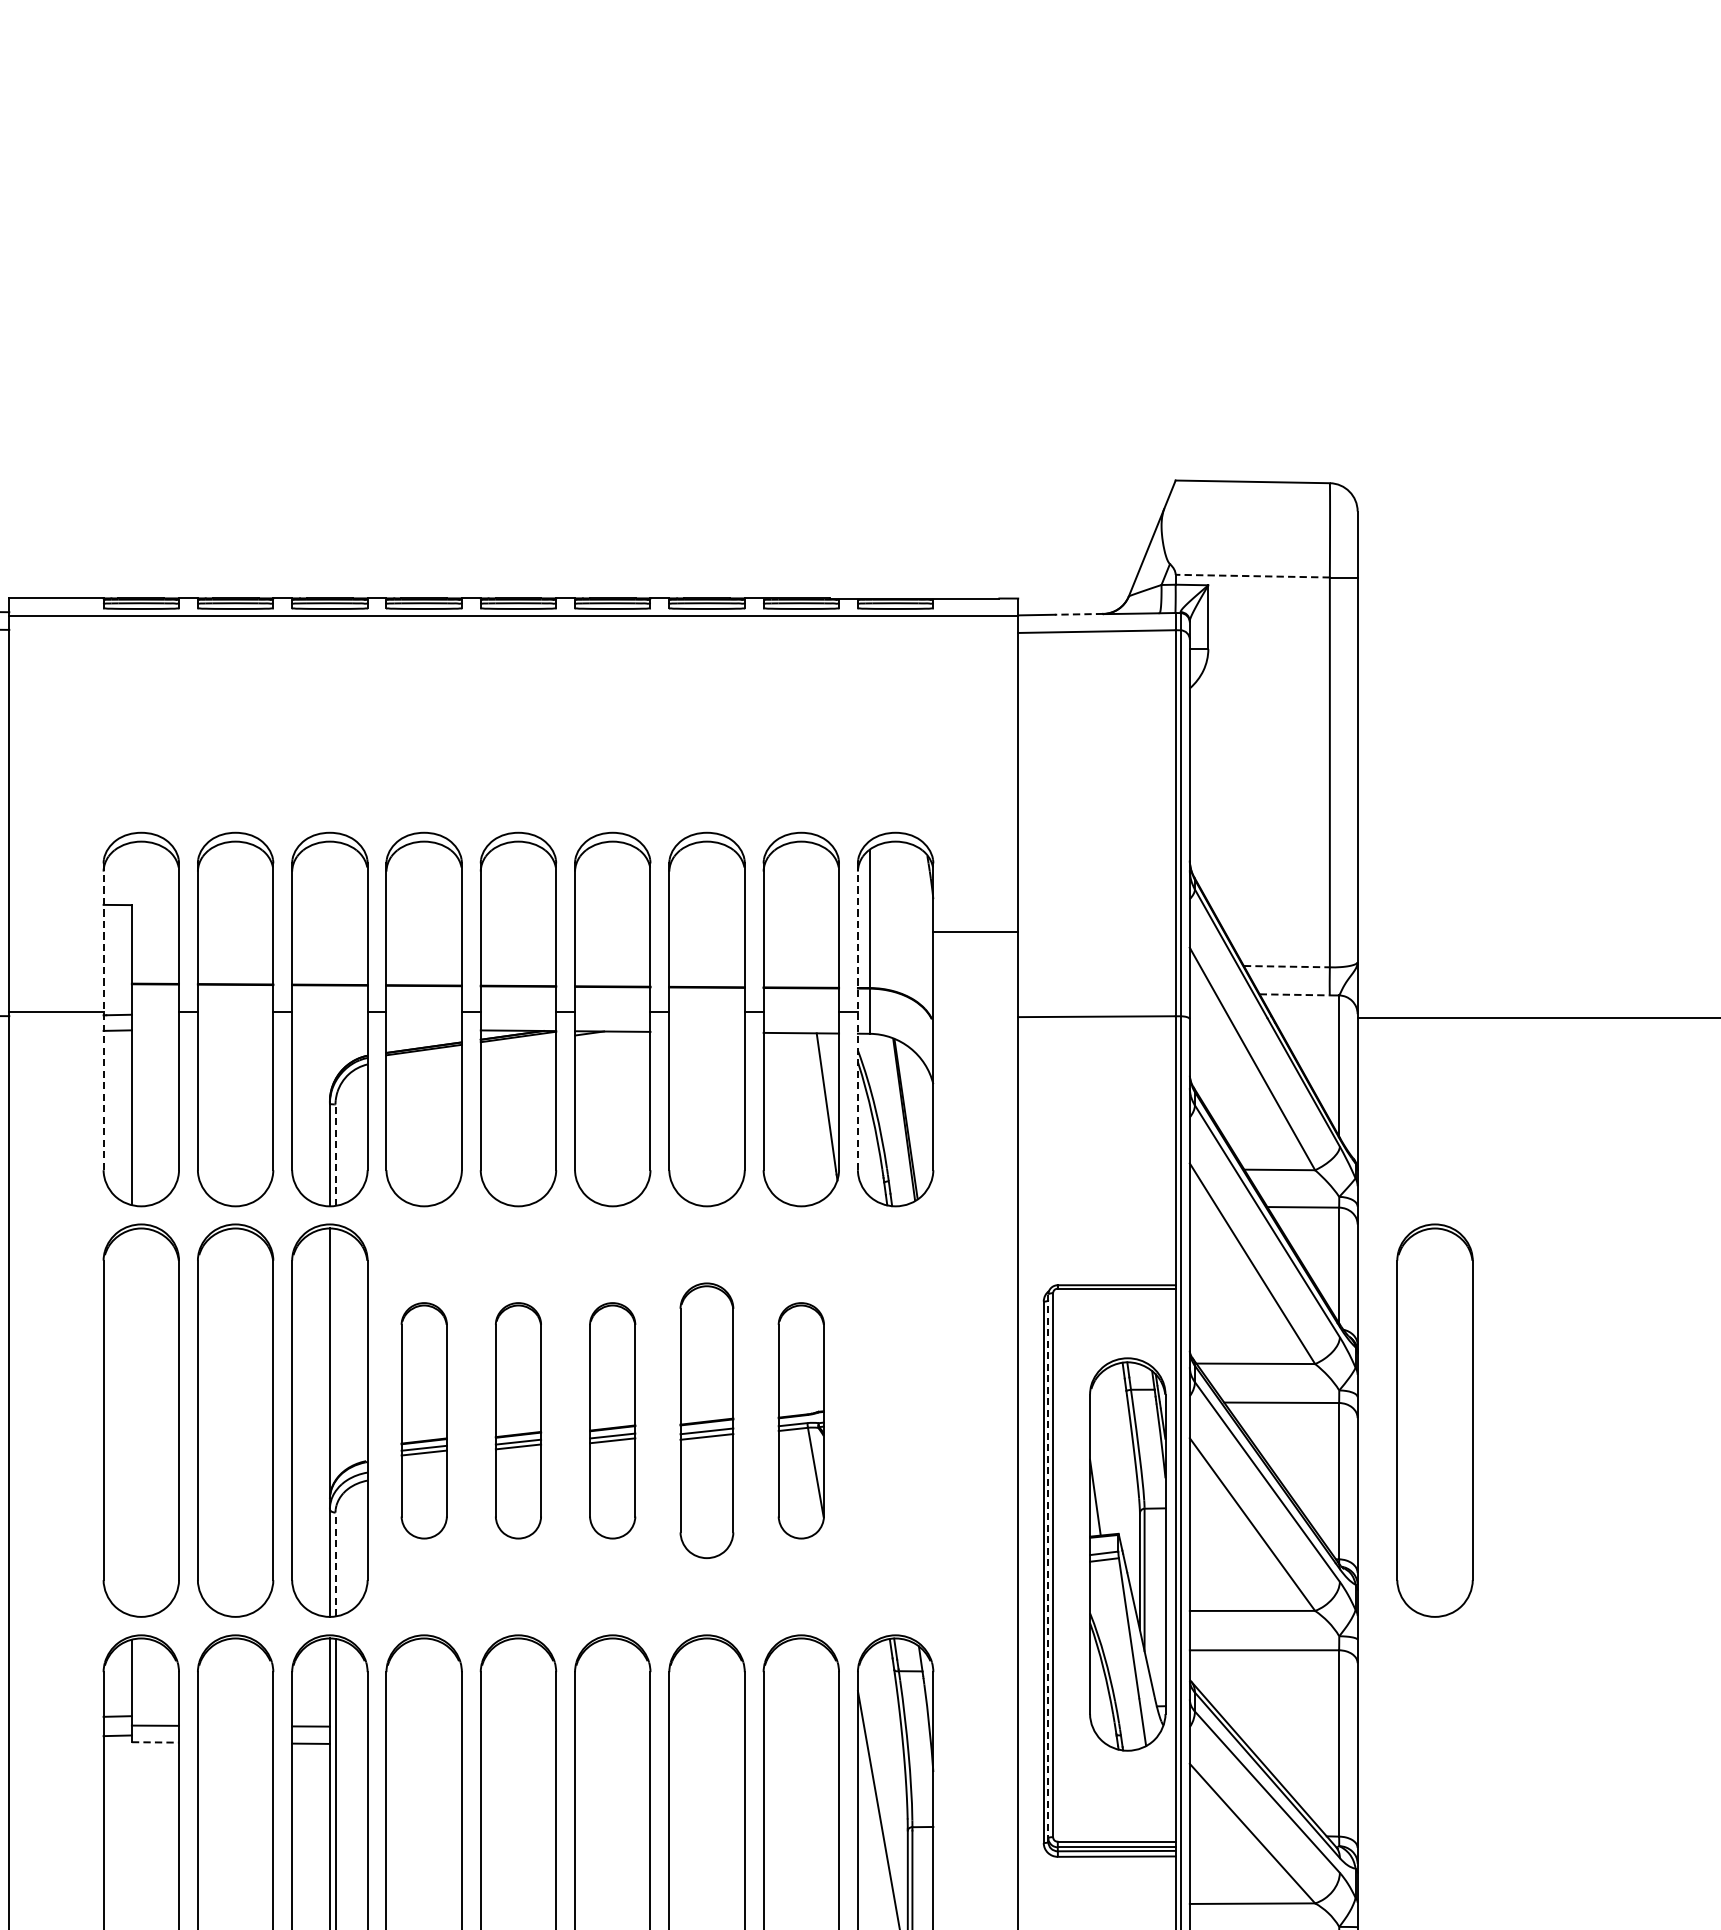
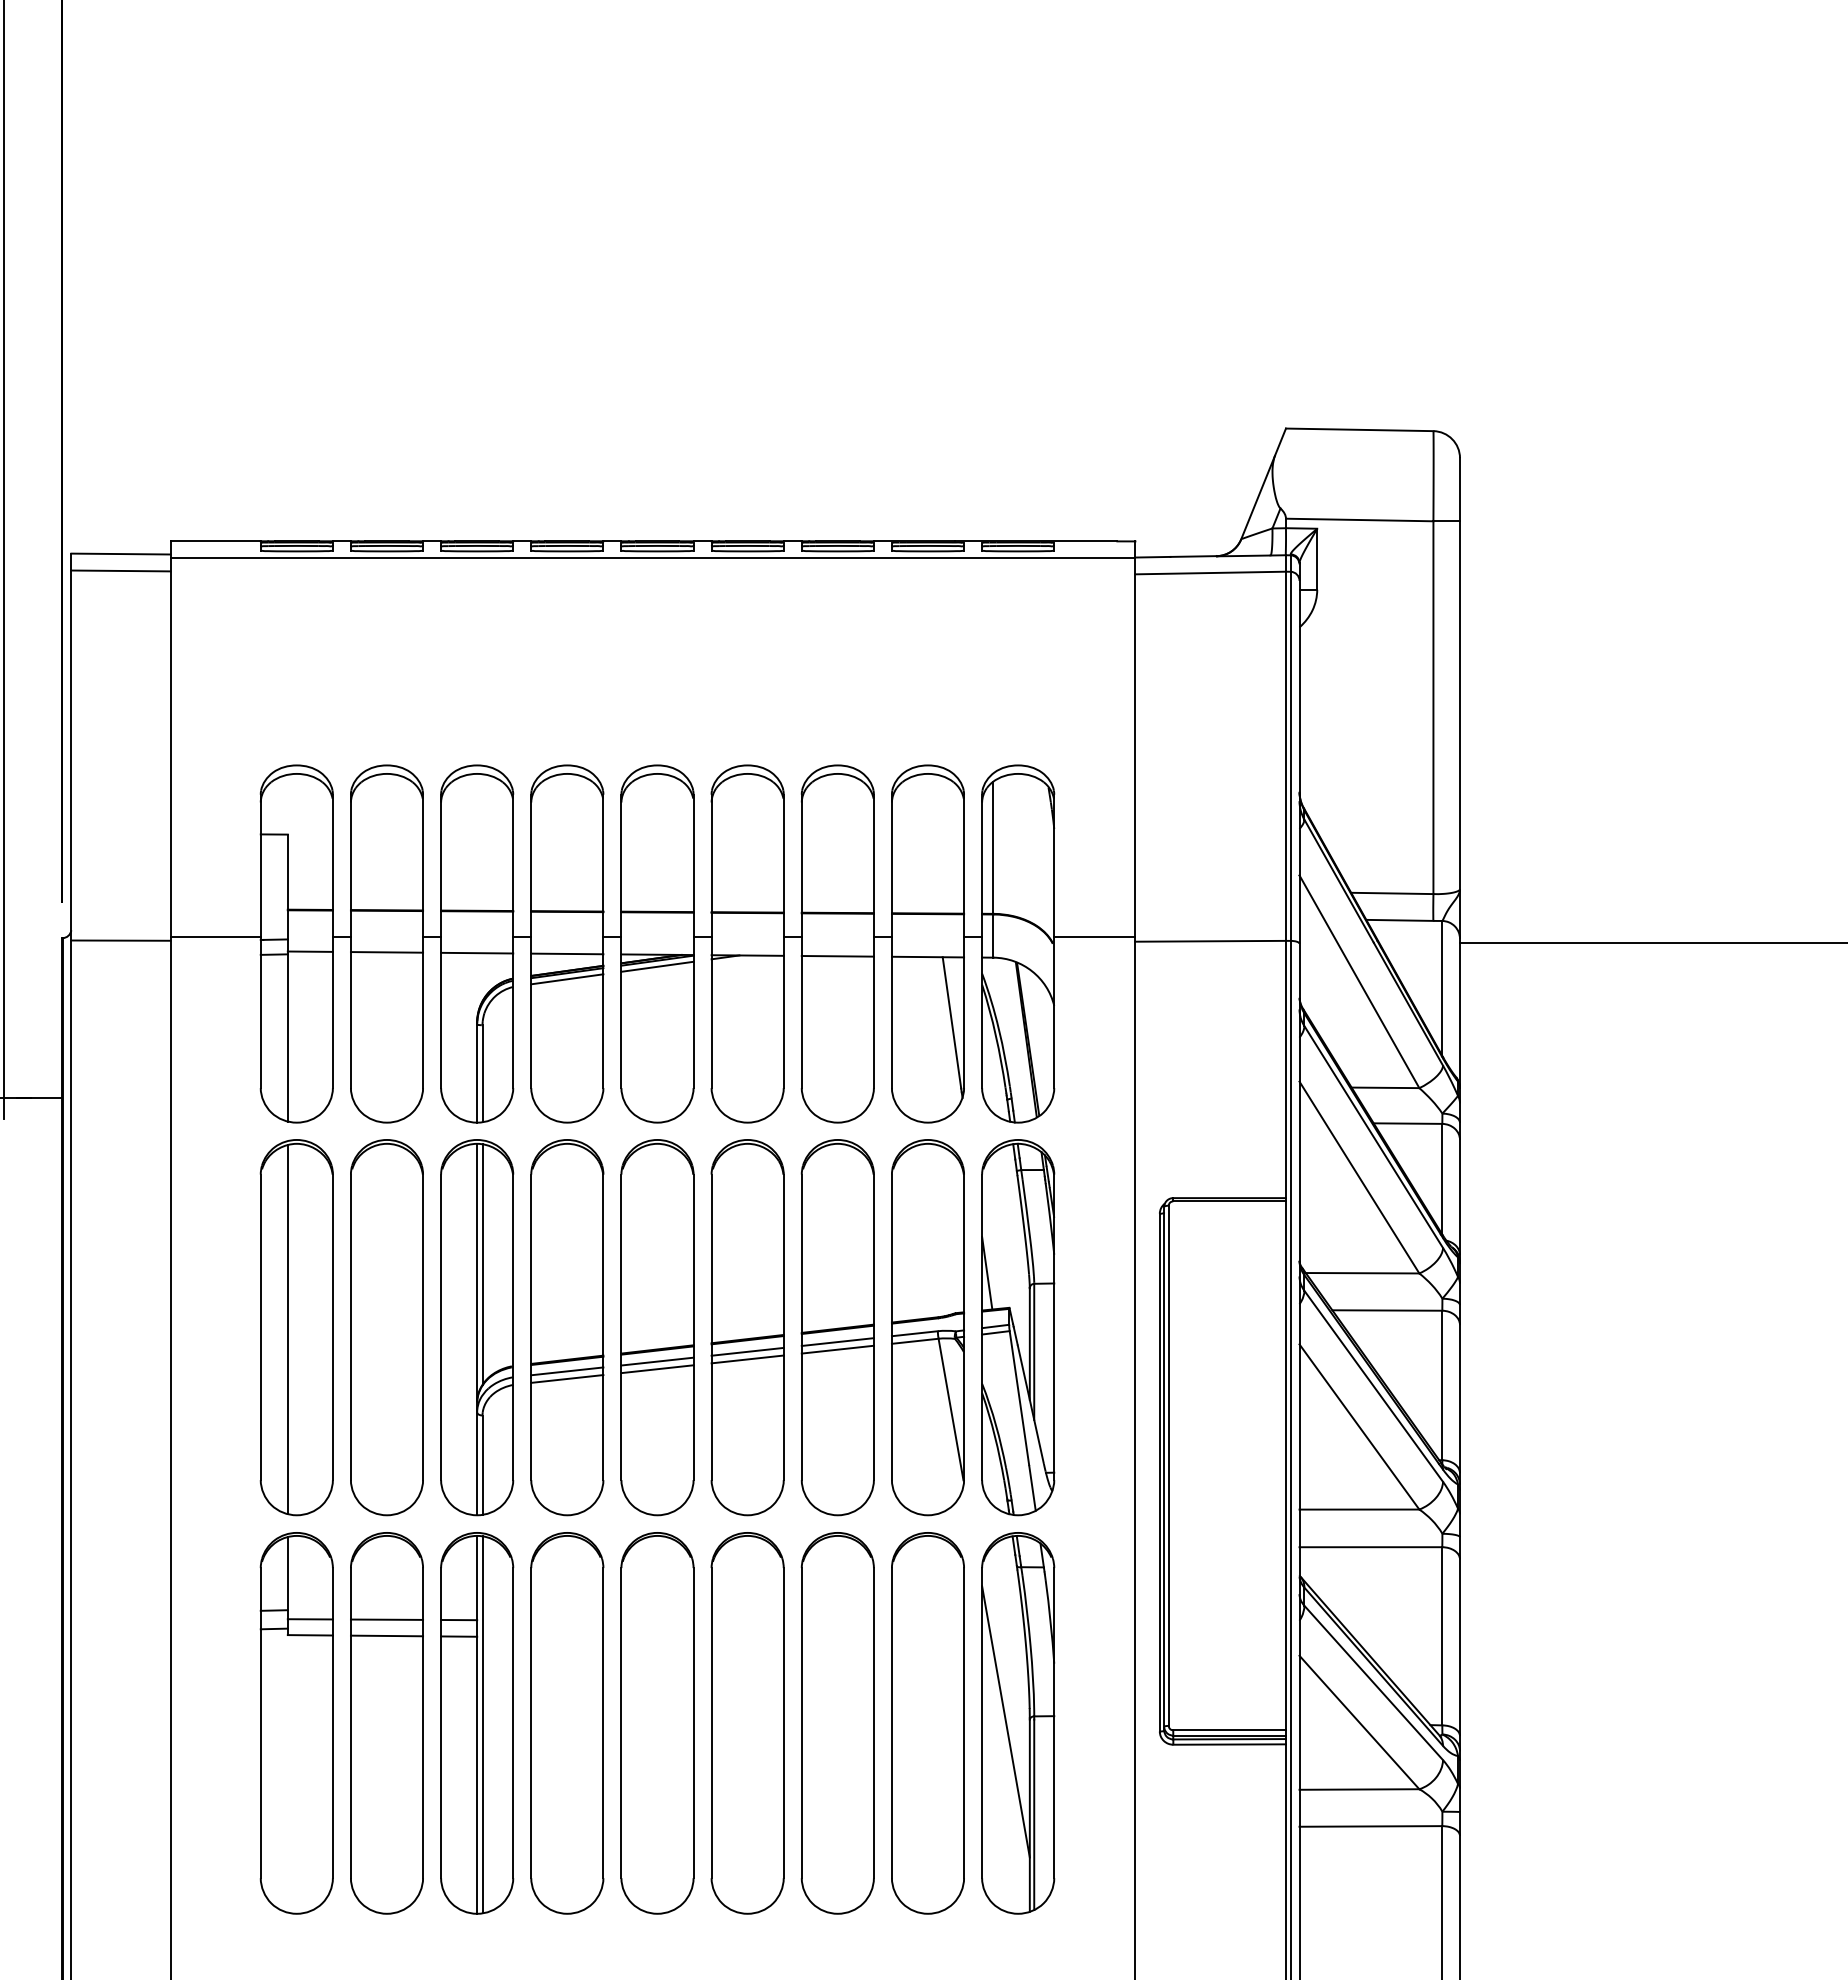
line: (1252, 576) -> (1359, 520), dashed -> solid
line: (1078, 614) -> (1193, 556), dashed -> solid
line: (975, 932) -> (1094, 936), moved
line: (1287, 966) -> (1392, 893), dashed -> solid
line: (1294, 994) -> (1399, 920), dashed -> solid
line: (103, 1016) -> (260, 941), dashed -> solid
line: (858, 1016) -> (982, 941), dashed -> solid
line: (154, 1027) -> (309, 951), added
line: (235, 1028) -> (386, 952), added
line: (330, 1028) -> (477, 952), added
line: (424, 1029) -> (567, 953), added
line: (706, 1032) -> (837, 956), added
line: (518, 1043) -> (657, 966), added
line: (424, 1056) -> (567, 979), added
line: (335, 1154) -> (482, 1073), dashed -> solid
line: (335, 1354) -> (482, 1264), added
part: (424, 1420) -> (567, 1327), size x1.67
part: (518, 1420) -> (657, 1327), size x1.67
part: (612, 1420) -> (747, 1327), size x1.67
part: (706, 1420) -> (837, 1327), size x1.43
part: (800, 1420) -> (927, 1327), size x1.67
part: (1434, 1420) -> (1533, 1327), removed
line: (131, 1422) -> (287, 1329), added
part: (1128, 1554) -> (1018, 1327), moved
line: (335, 1564) -> (482, 1465), dashed -> solid
line: (1048, 1567) -> (1164, 1468), dashed -> solid
line: (235, 1725) -> (386, 1619), added
line: (155, 1742) -> (310, 1635), dashed -> solid
line: (235, 1742) -> (386, 1635), added

